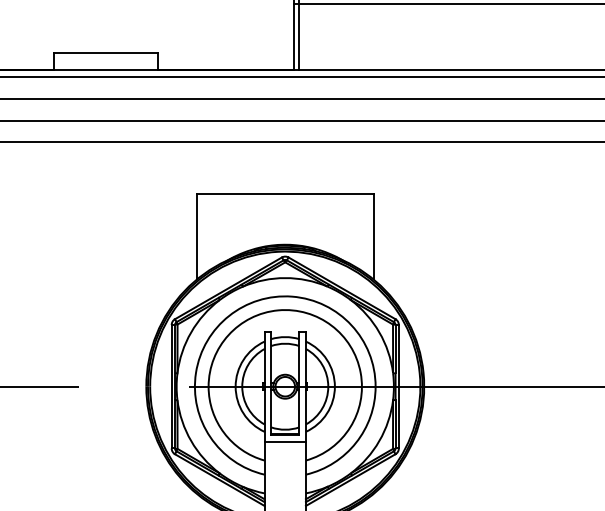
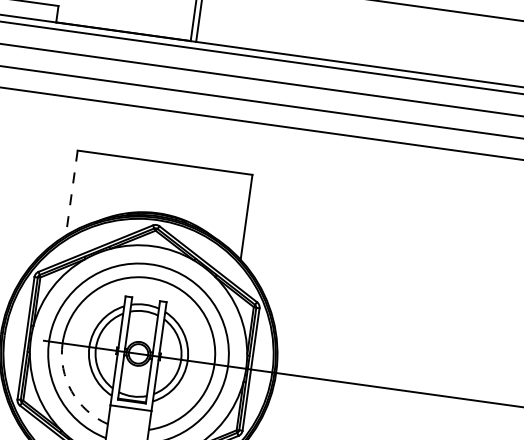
line: (197, 236) -> (72, 193), solid -> dashed
arc: (224, 433) -> (71, 391), solid -> dashed

